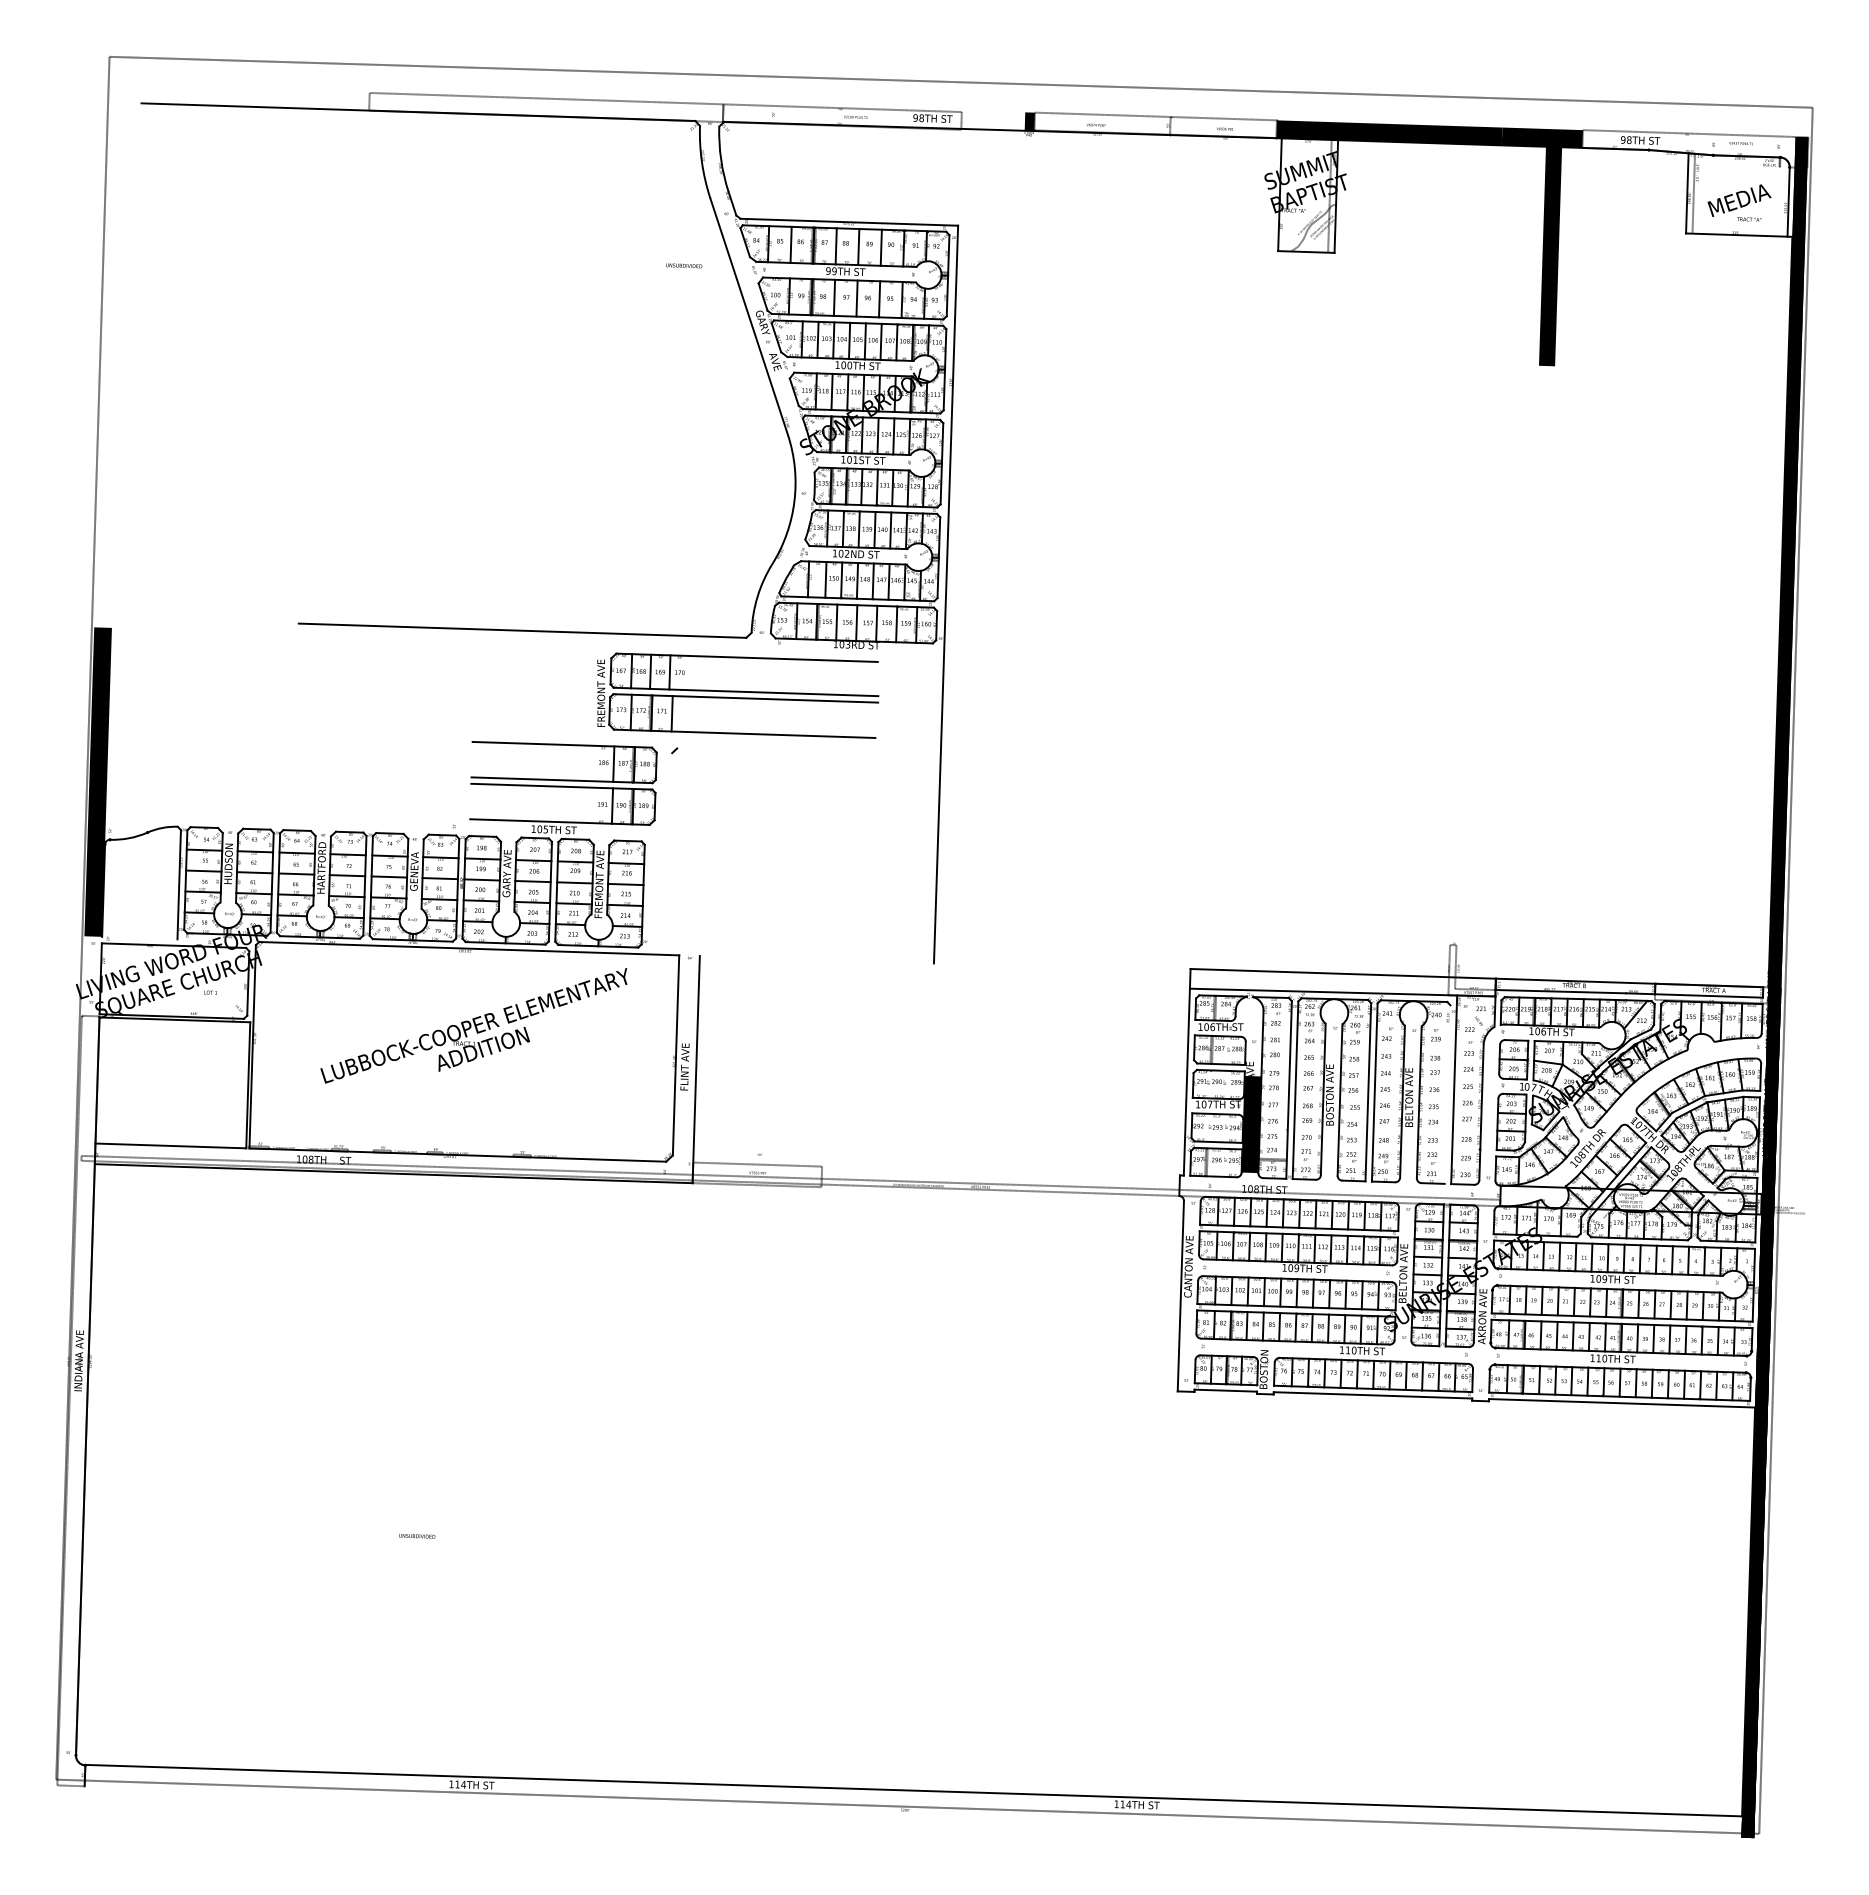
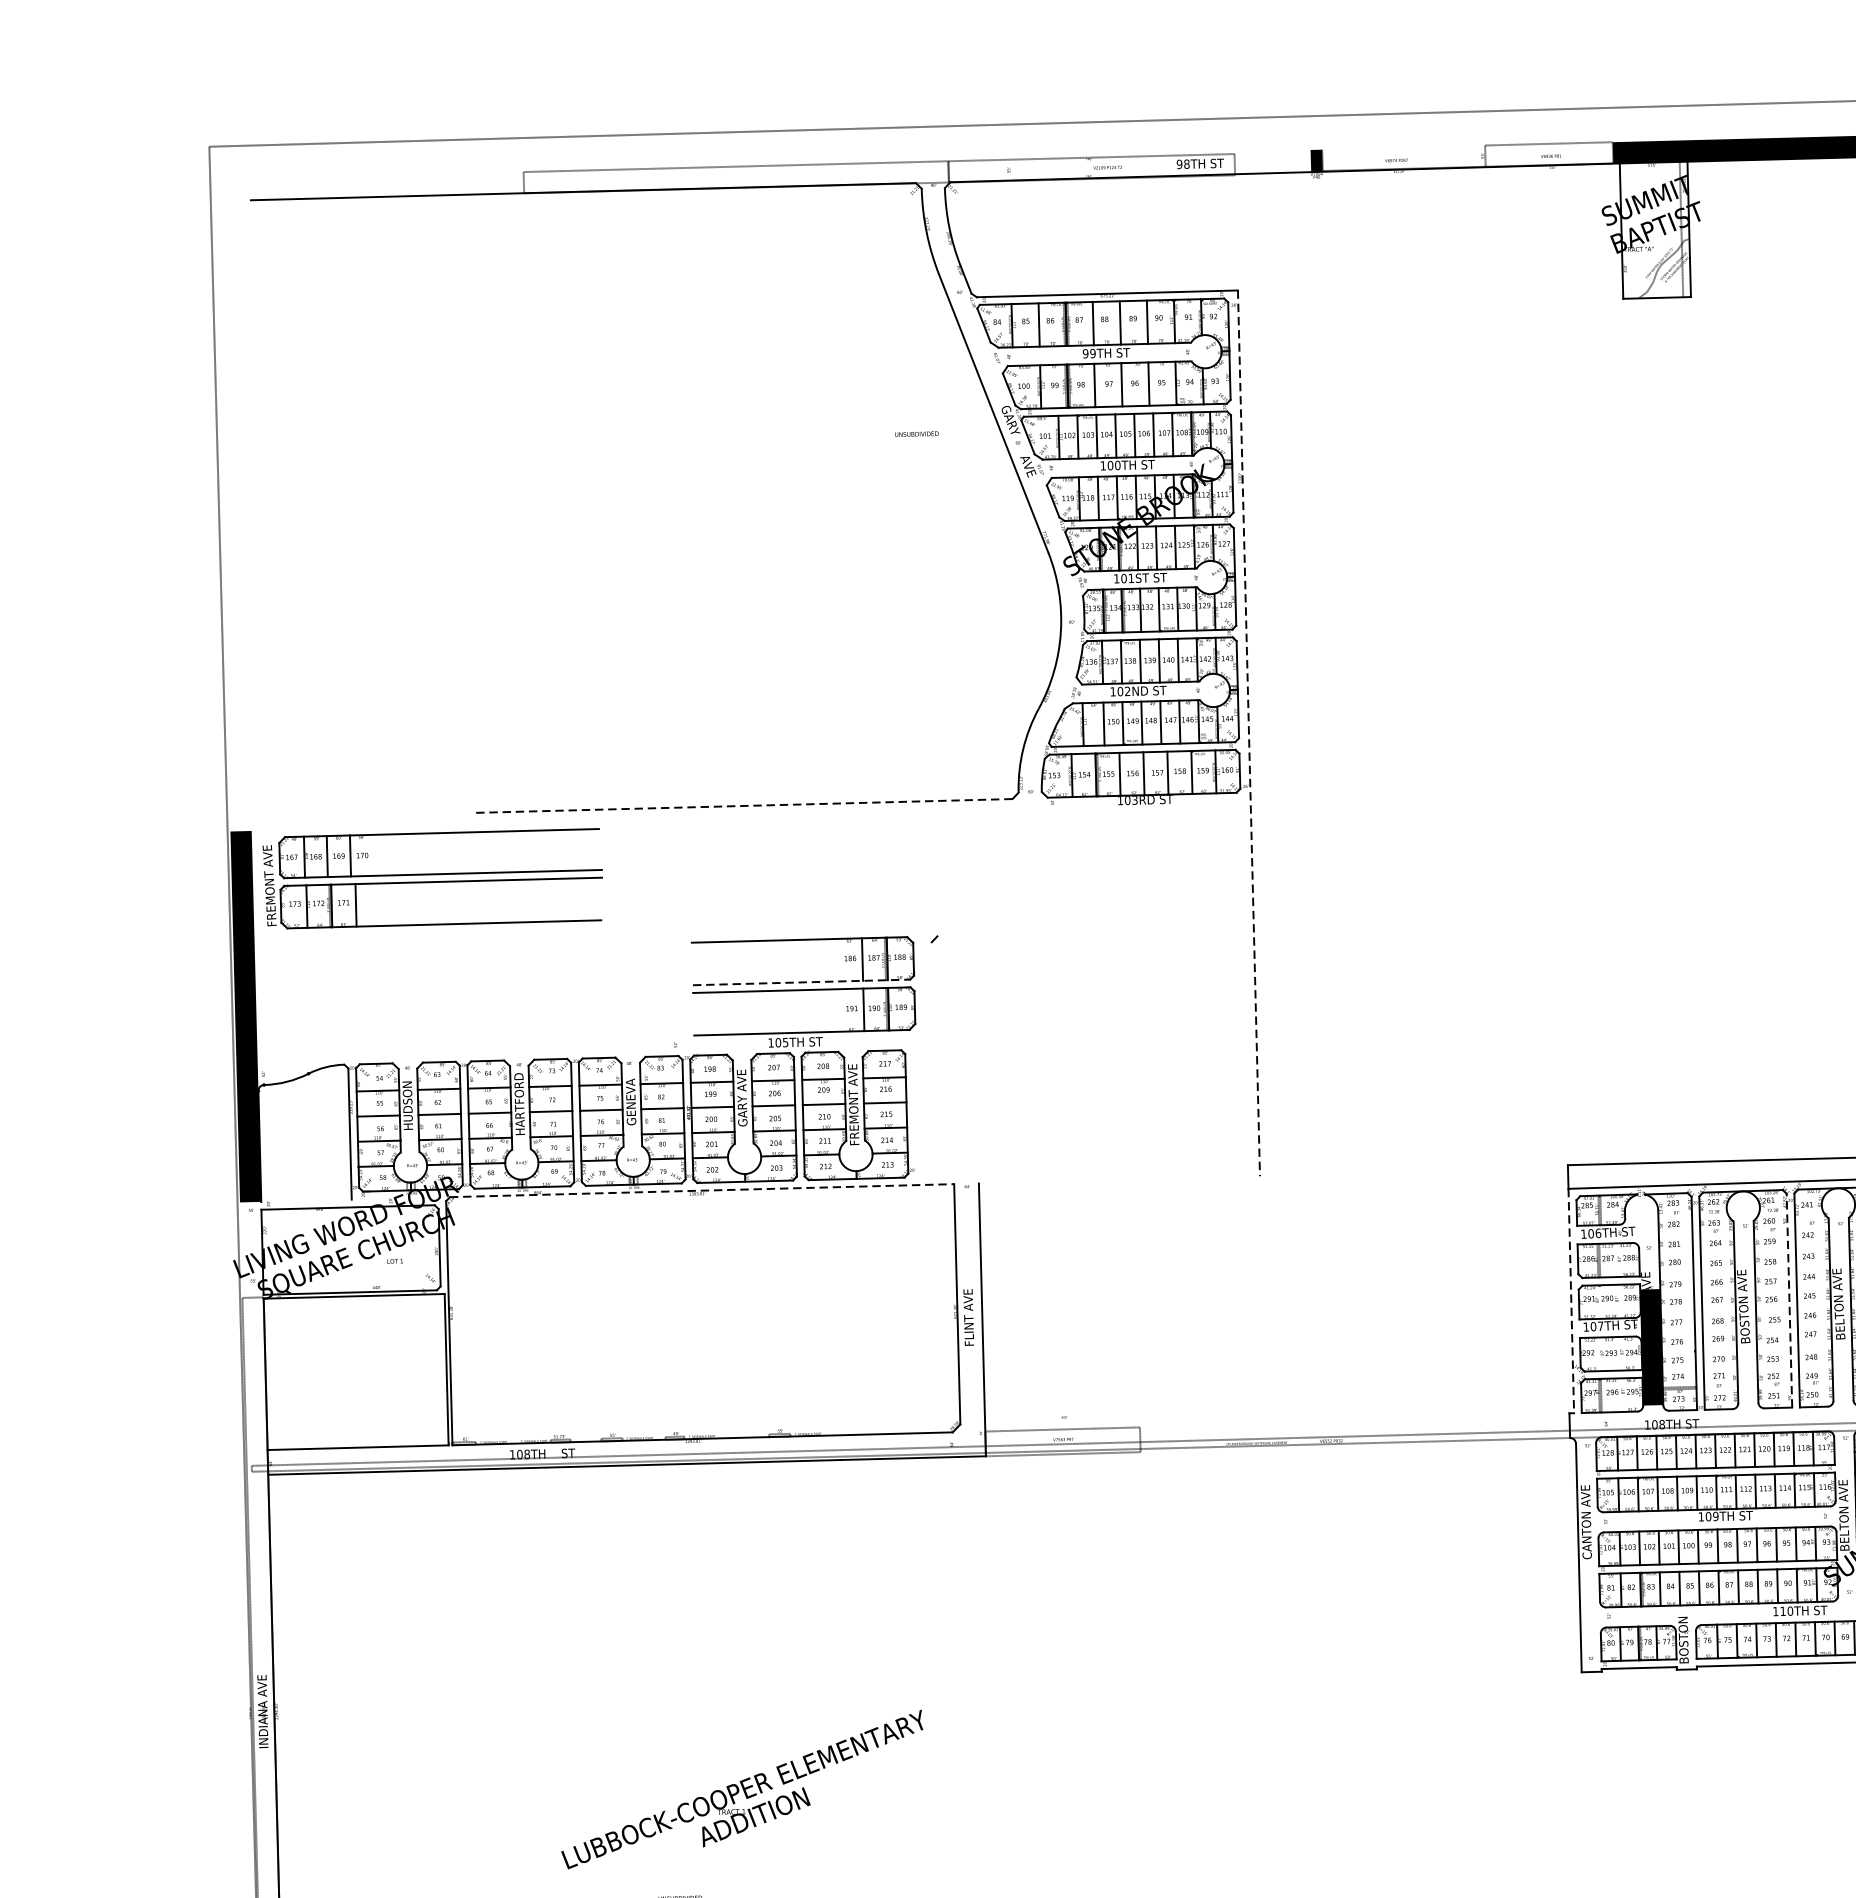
line: (1102, 114) -> (1403, 147), removed
text: (684, 265) -> (917, 433), moved
line: (946, 595) -> (1249, 734), solid -> dashed
line: (522, 630) -> (743, 805), solid -> dashed
part: (738, 695) -> (434, 878), moved
line: (562, 780) -> (802, 982), solid -> dashed
line: (469, 948) -> (702, 1190), solid -> dashed
text: (473, 1025) -> (741, 1789), moved
line: (1186, 1082) -> (1570, 1301), solid -> dashed
line: (1368, 1091) -> (1789, 1299), solid -> dashed

